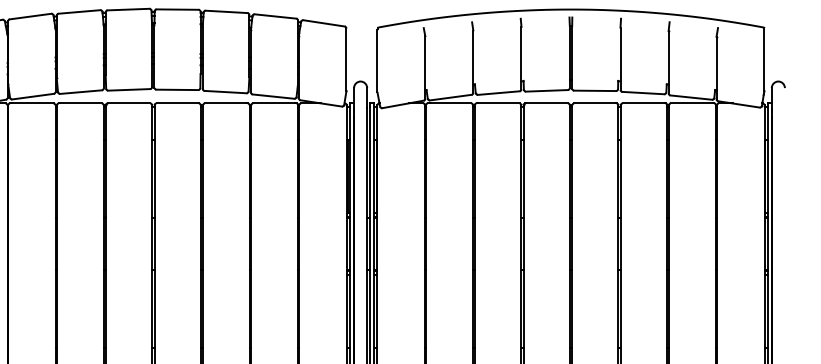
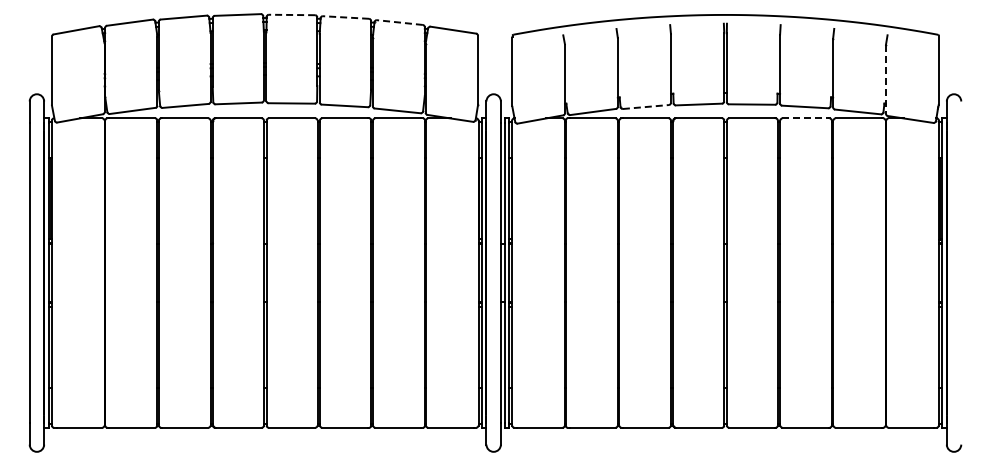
line: (177, 9) -> (291, 14), solid -> dashed
line: (226, 11) -> (345, 17), solid -> dashed
line: (275, 16) -> (399, 22), solid -> dashed
line: (716, 69) -> (885, 80), solid -> dashed
line: (499, 92) -> (646, 106), solid -> dashed
line: (644, 103) -> (806, 118), solid -> dashed

